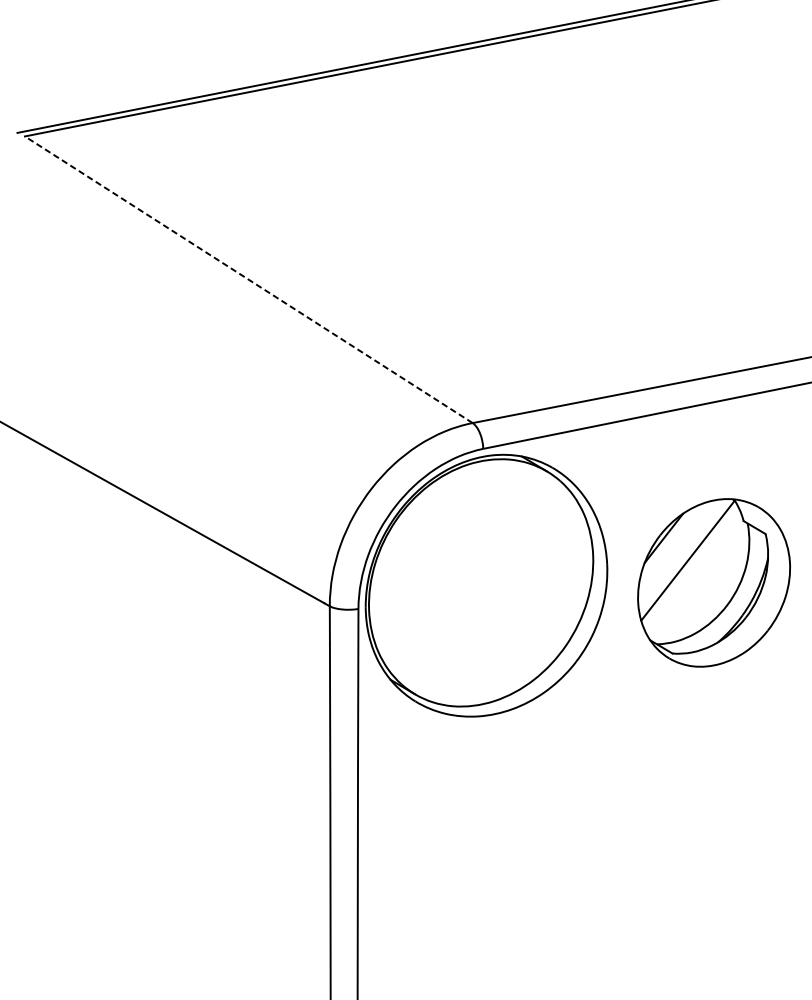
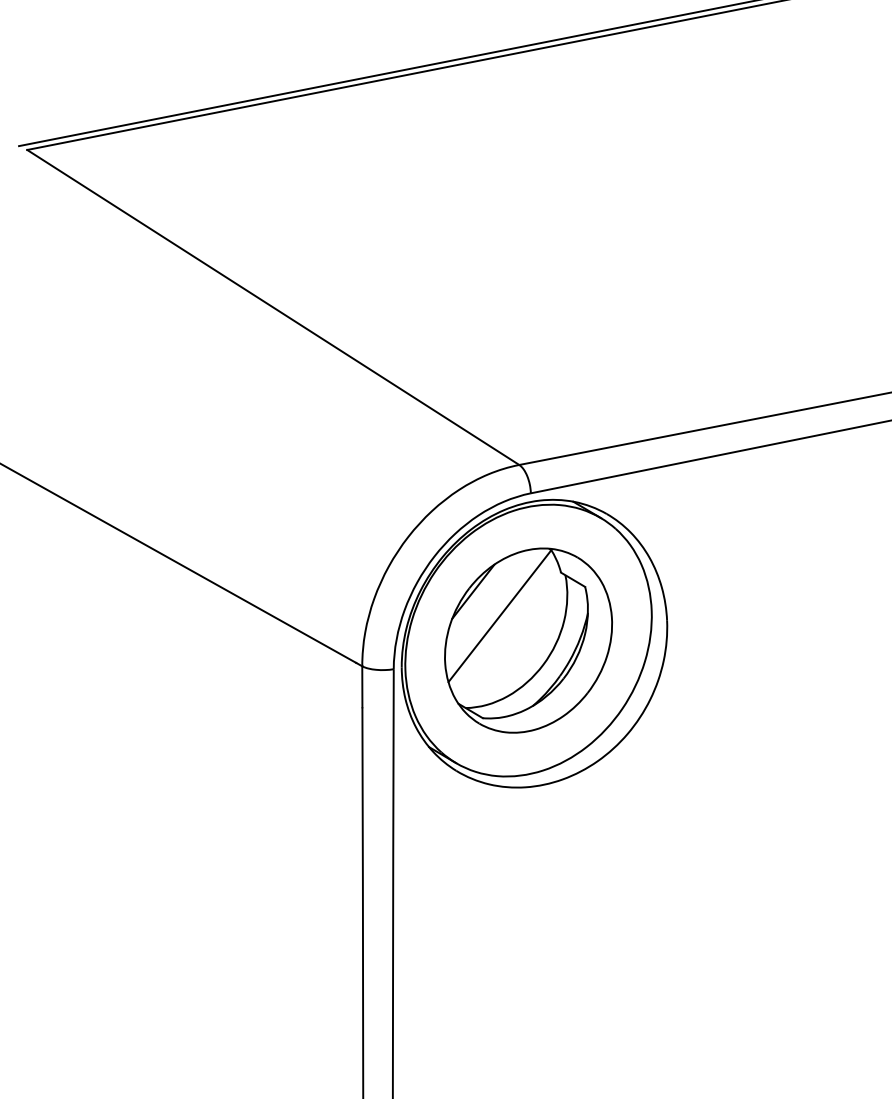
line: (248, 279) -> (272, 307), dashed -> solid
part: (714, 582) -> (528, 640), moved

